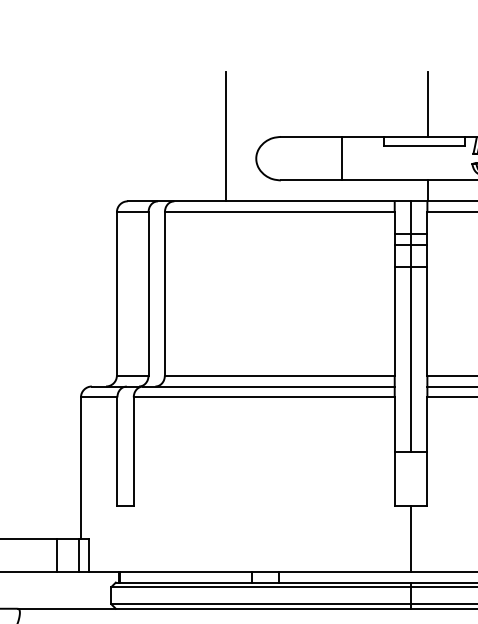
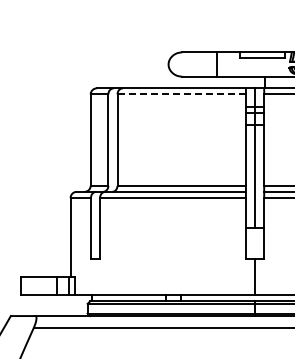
line: (427, 103) -> (264, 33), removed
line: (225, 135) -> (151, 51), removed
line: (281, 212) -> (182, 94), solid -> dashed

